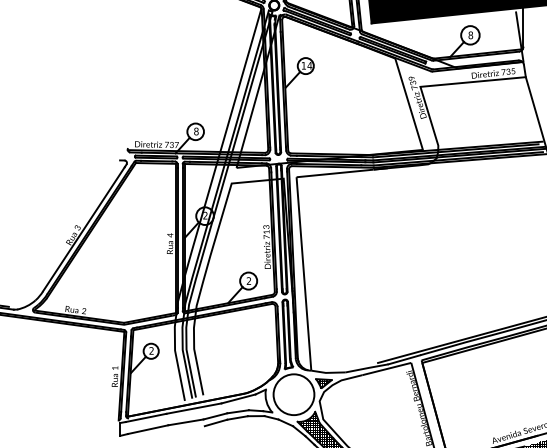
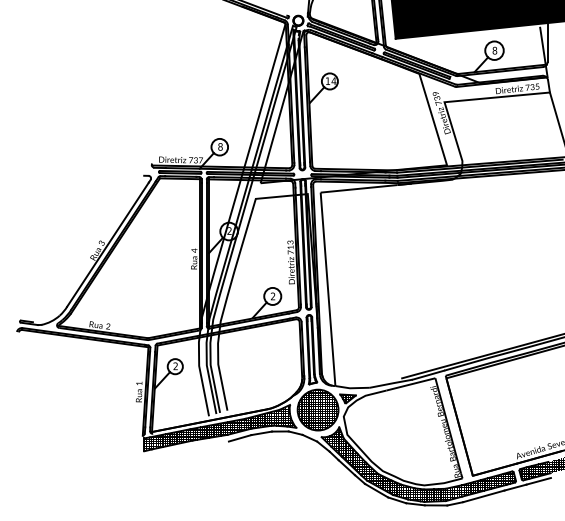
hatch: (294, 394) -> (318, 409), added
hatch: (196, 413) -> (220, 428), added

